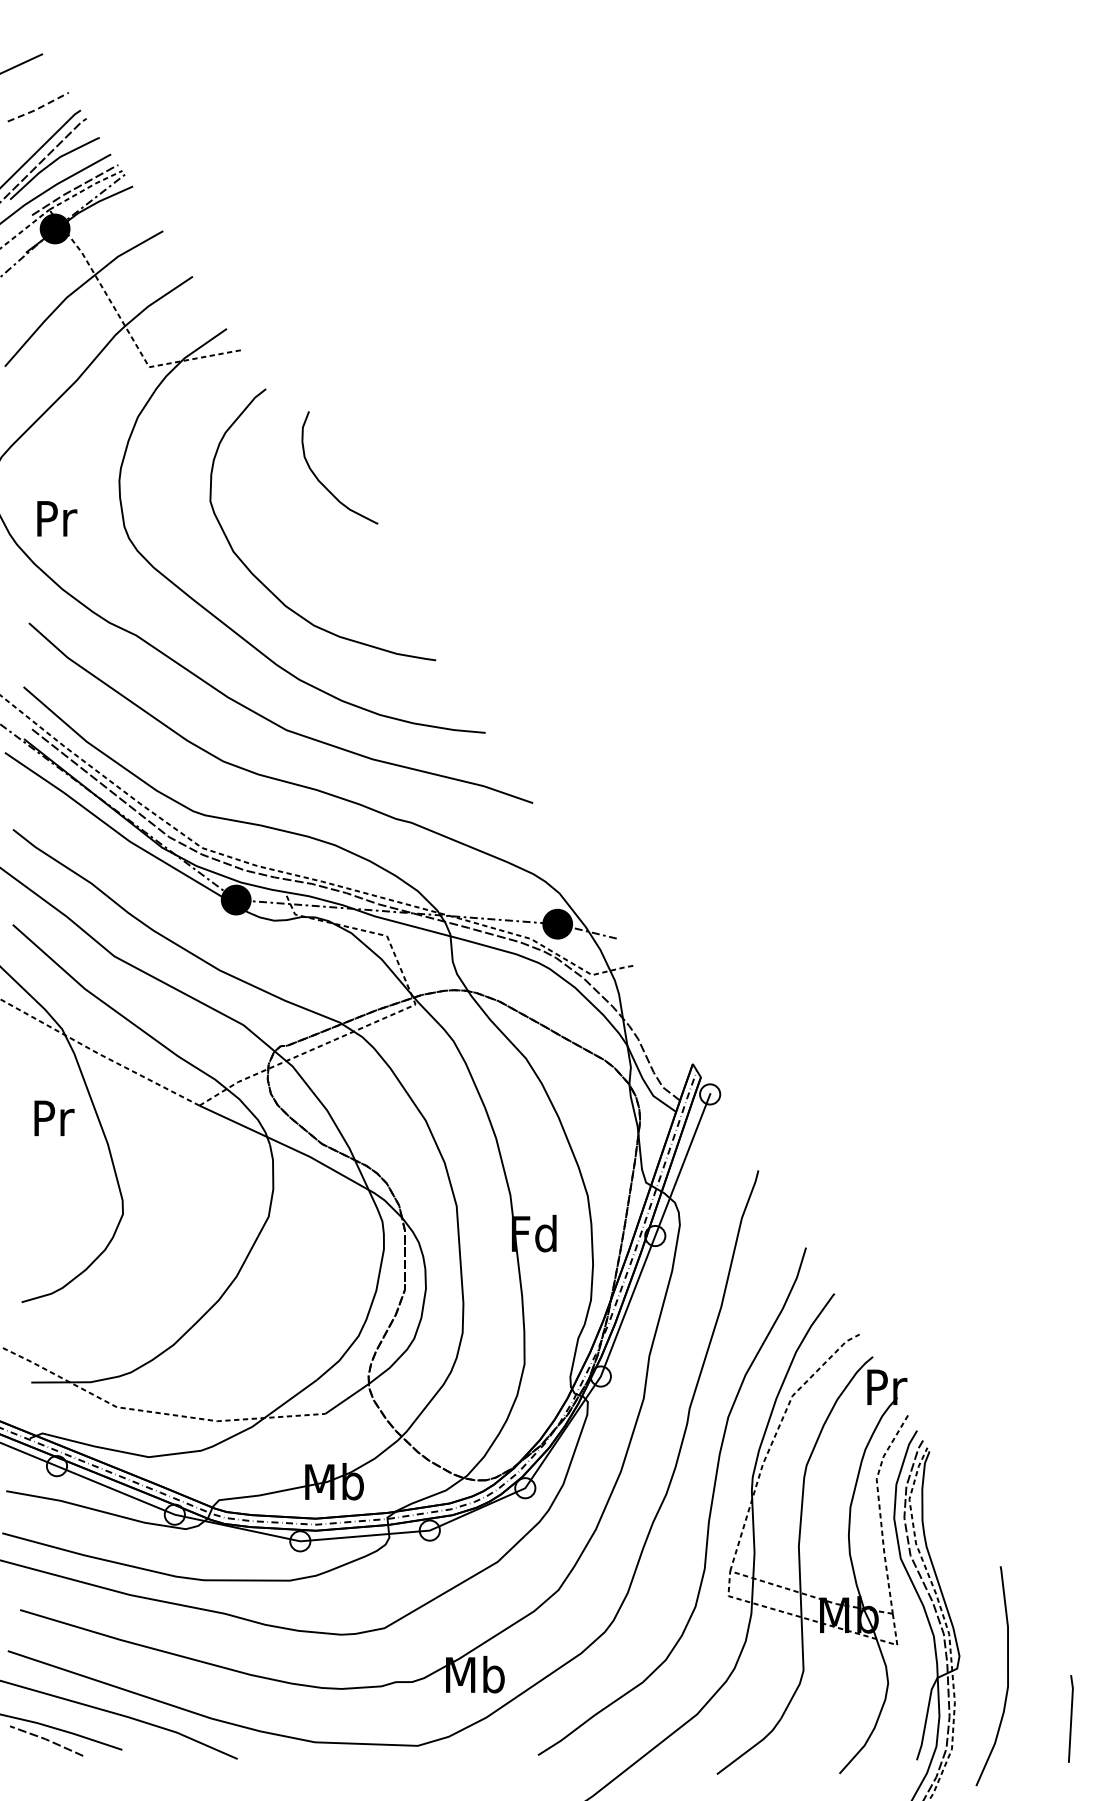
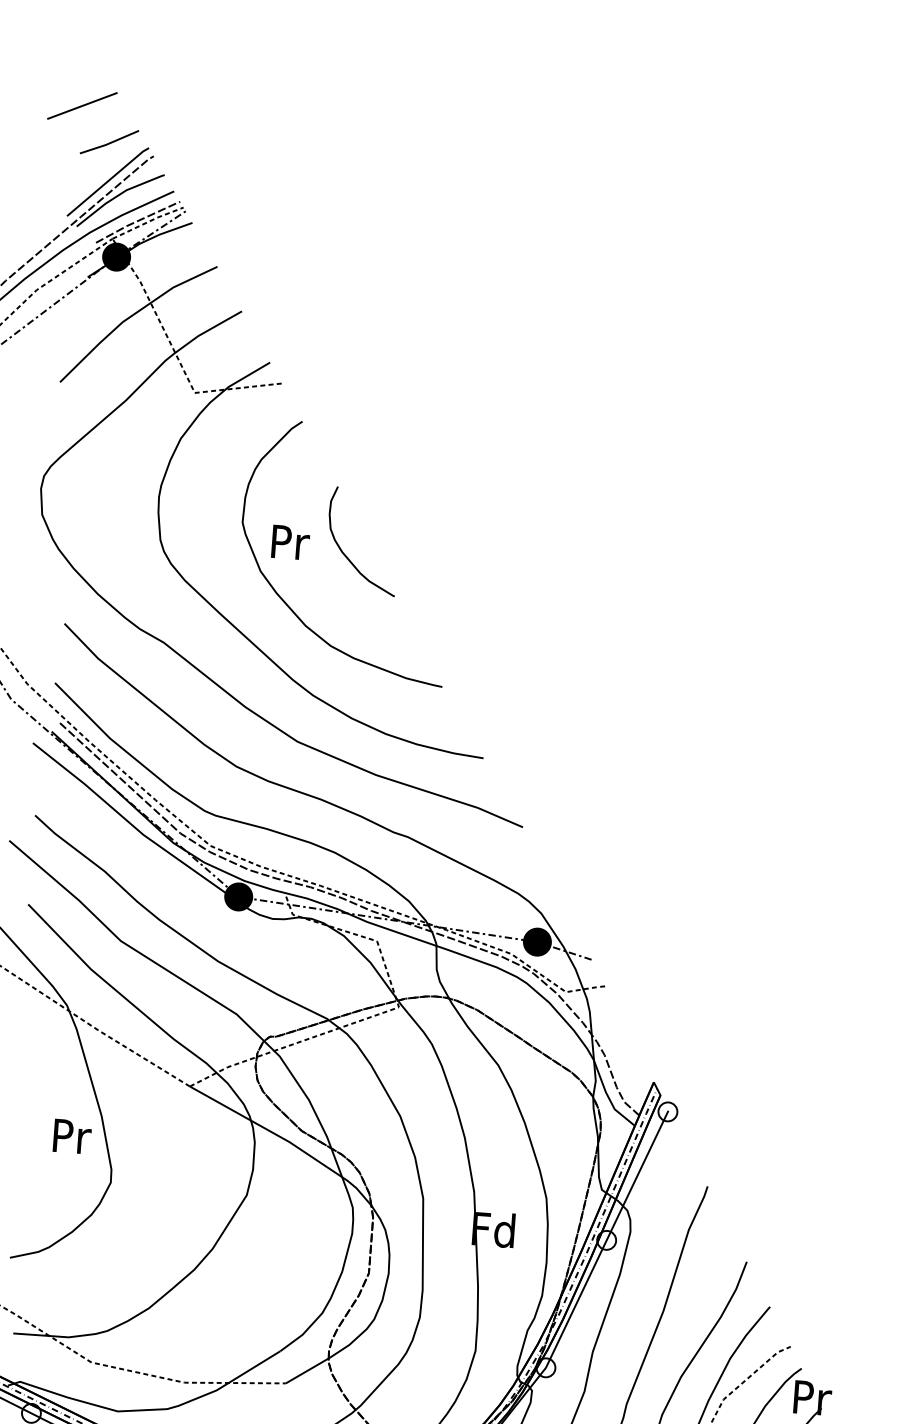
line: (38, 108) -> (109, 143), dashed -> solid
curve: (322, 483) -> (345, 554), moved
text: (57, 518) -> (291, 542), moved
text: (54, 1118) -> (72, 1136), moved

